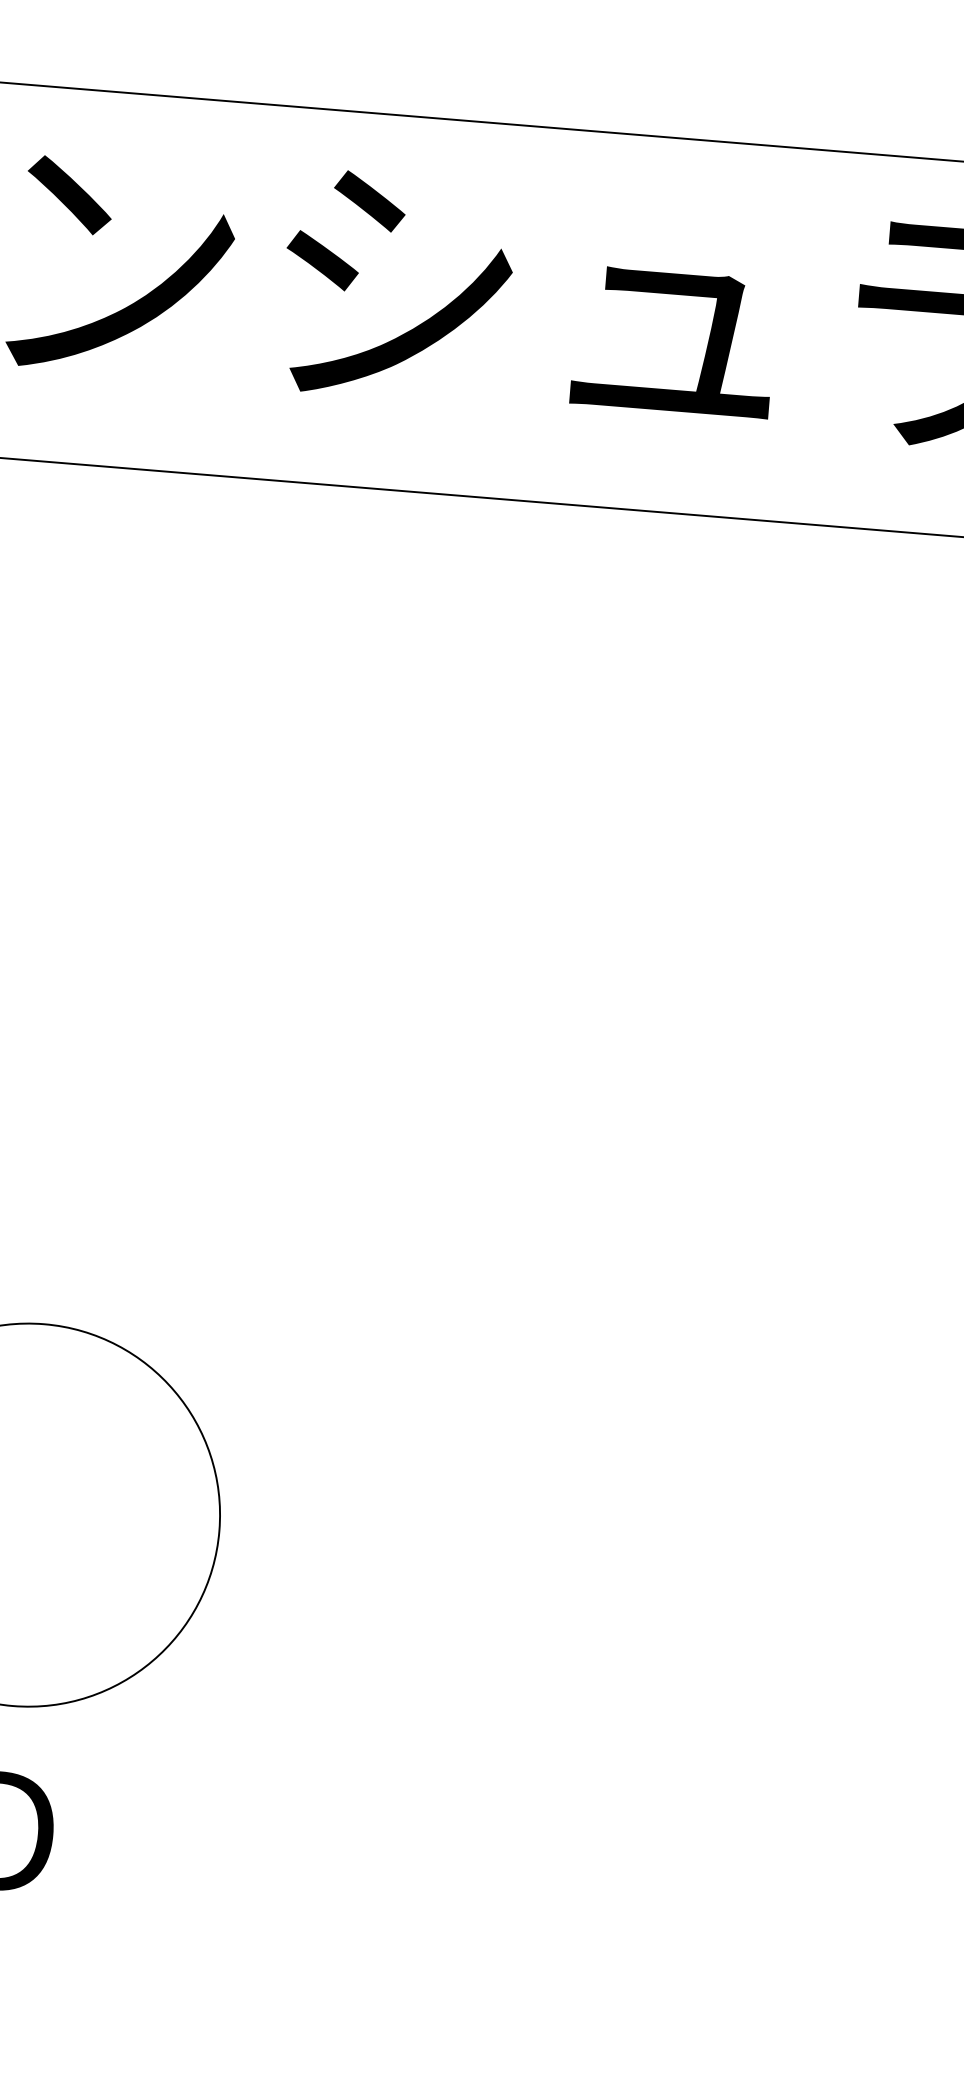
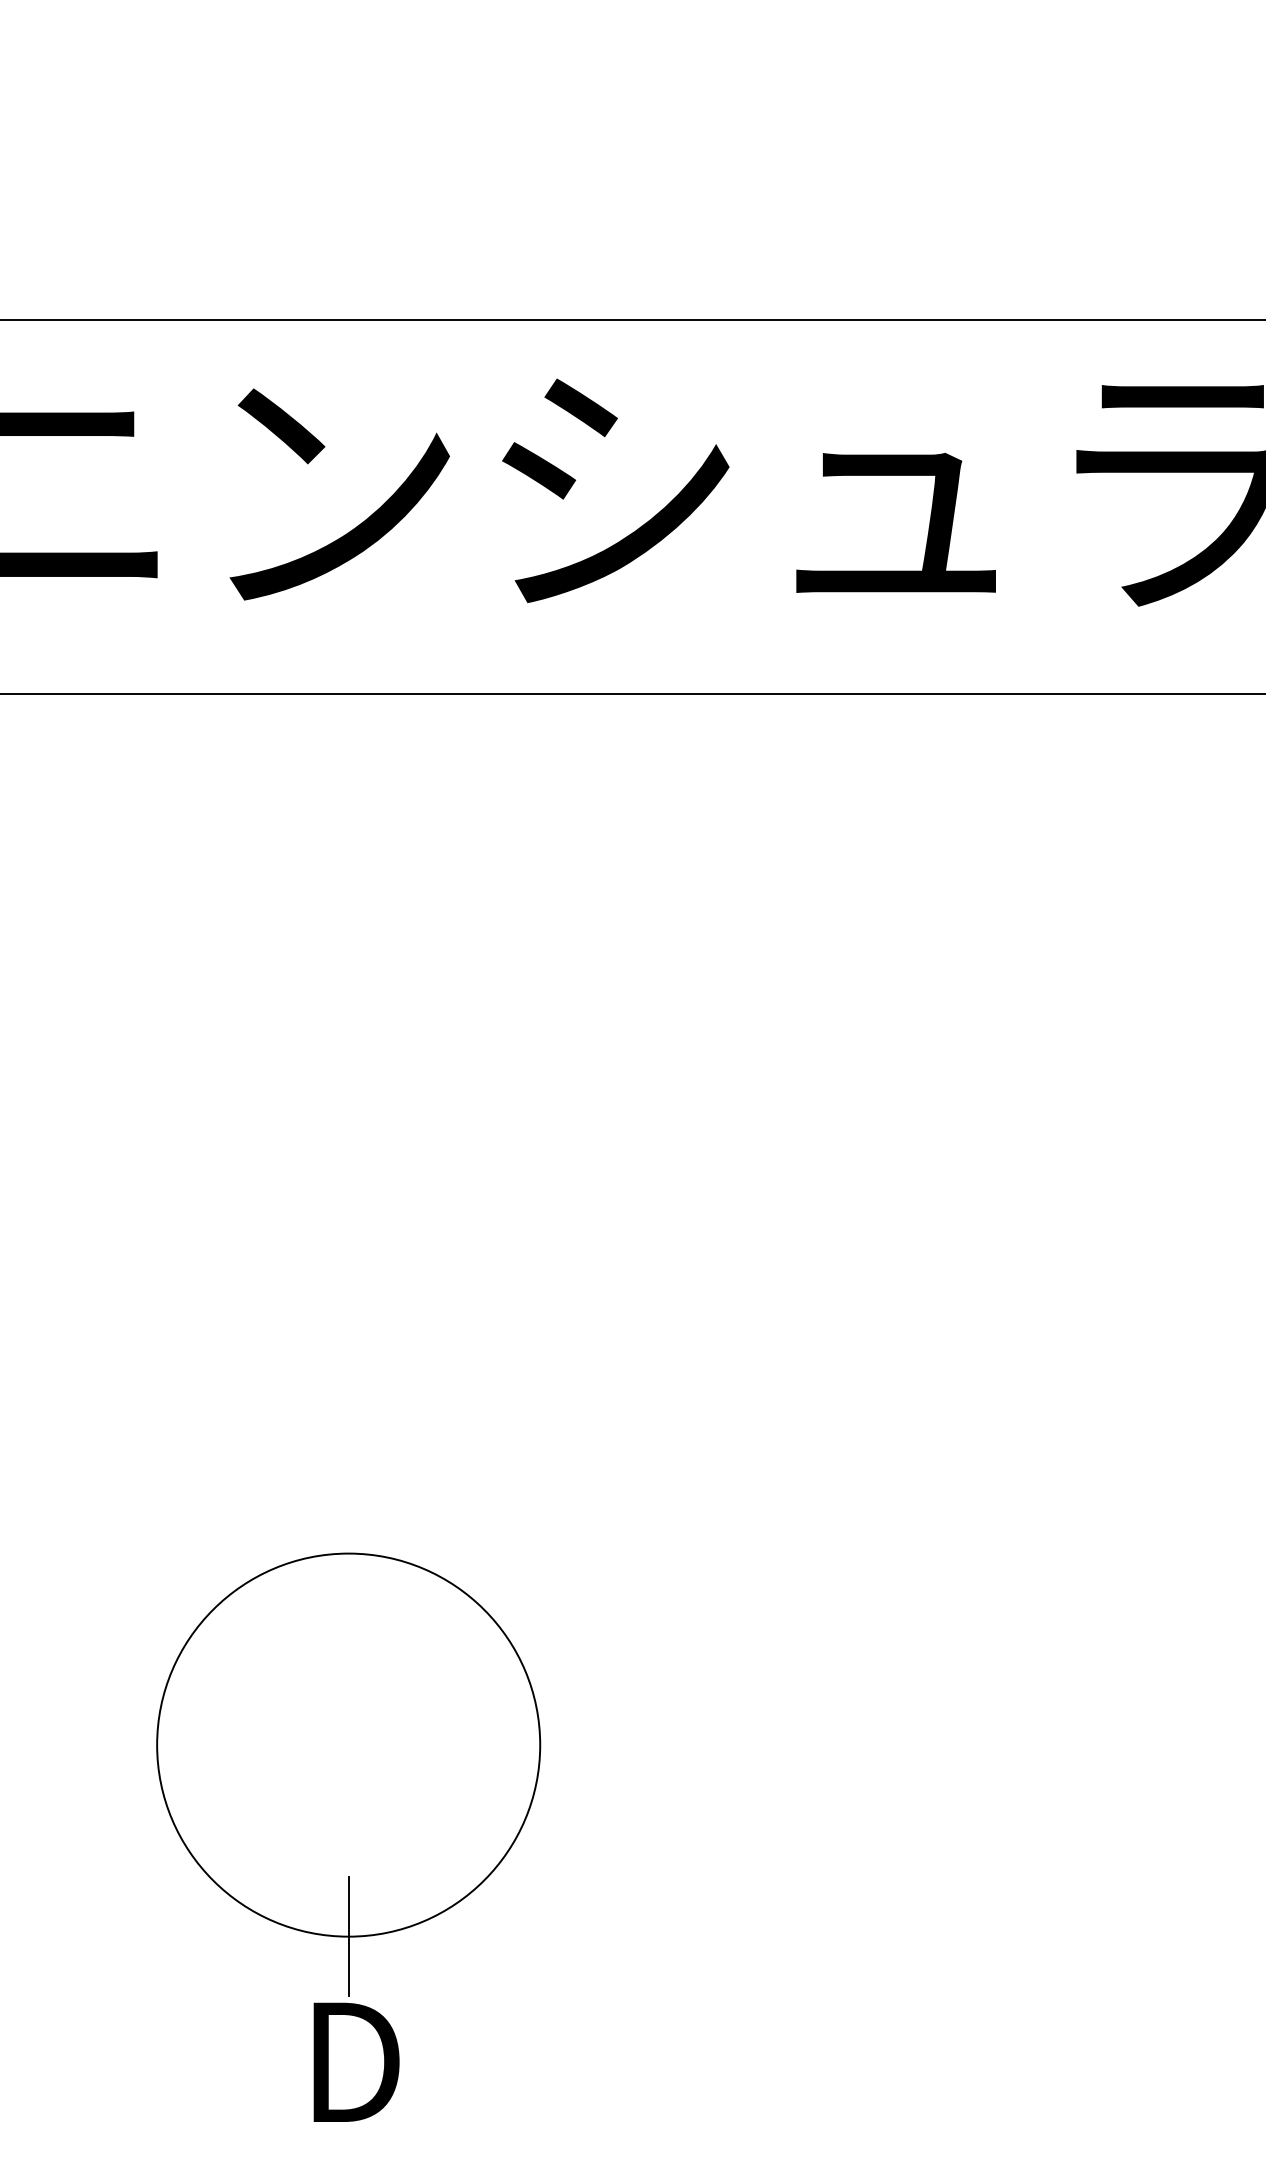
line: (12, 1705) -> (348, 1936), added

